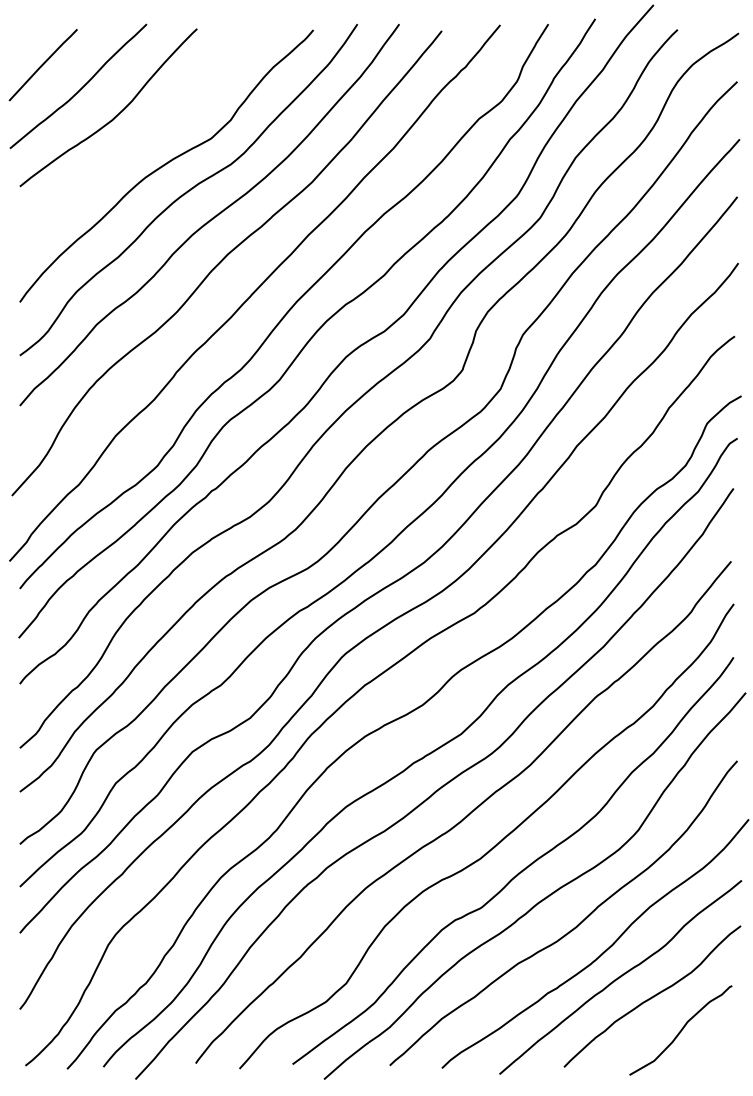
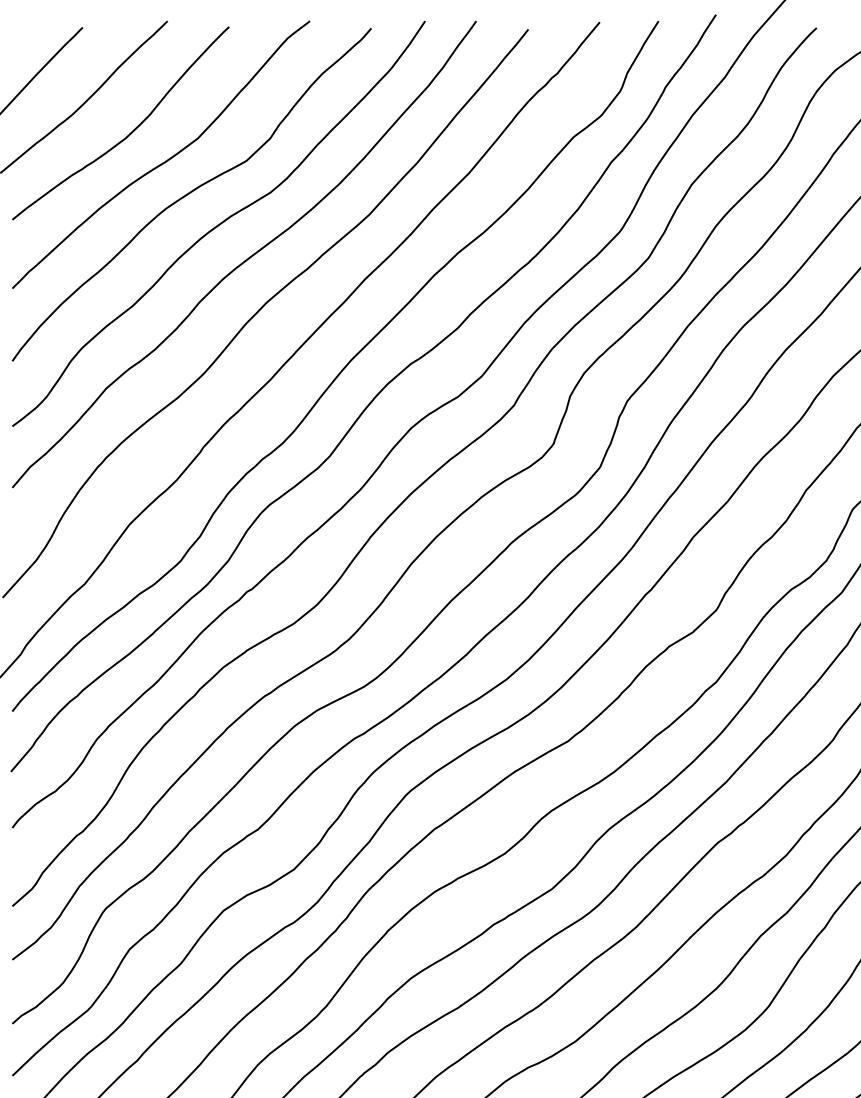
curve: (144, 138) -> (164, 160), added

